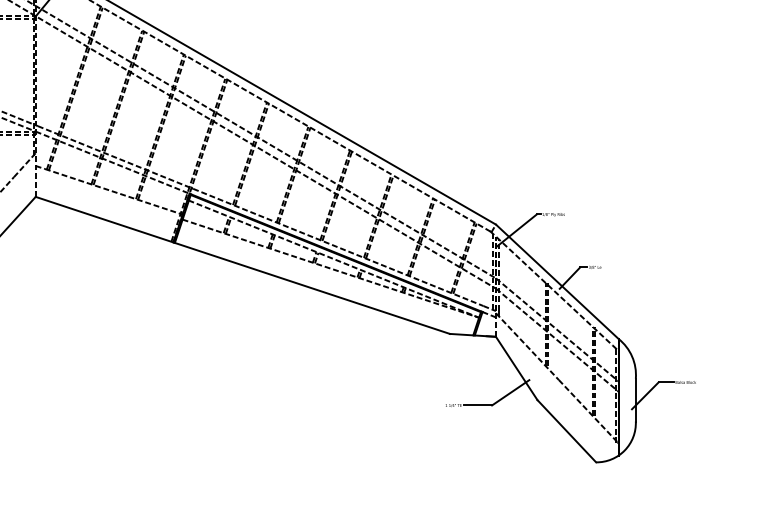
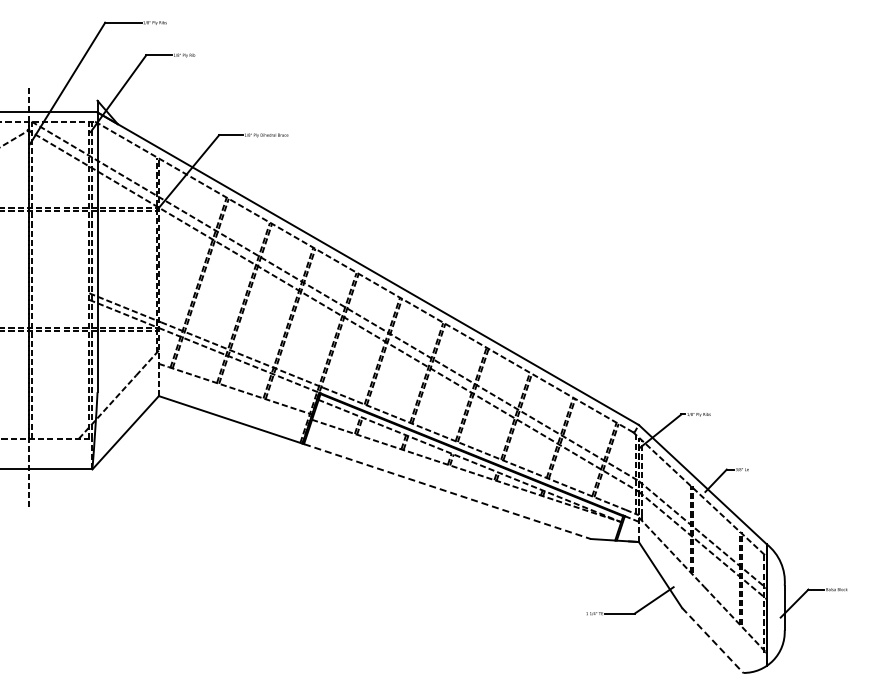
line: (312, 288) -> (447, 491), solid -> dashed
line: (566, 431) -> (712, 640), solid -> dashed

